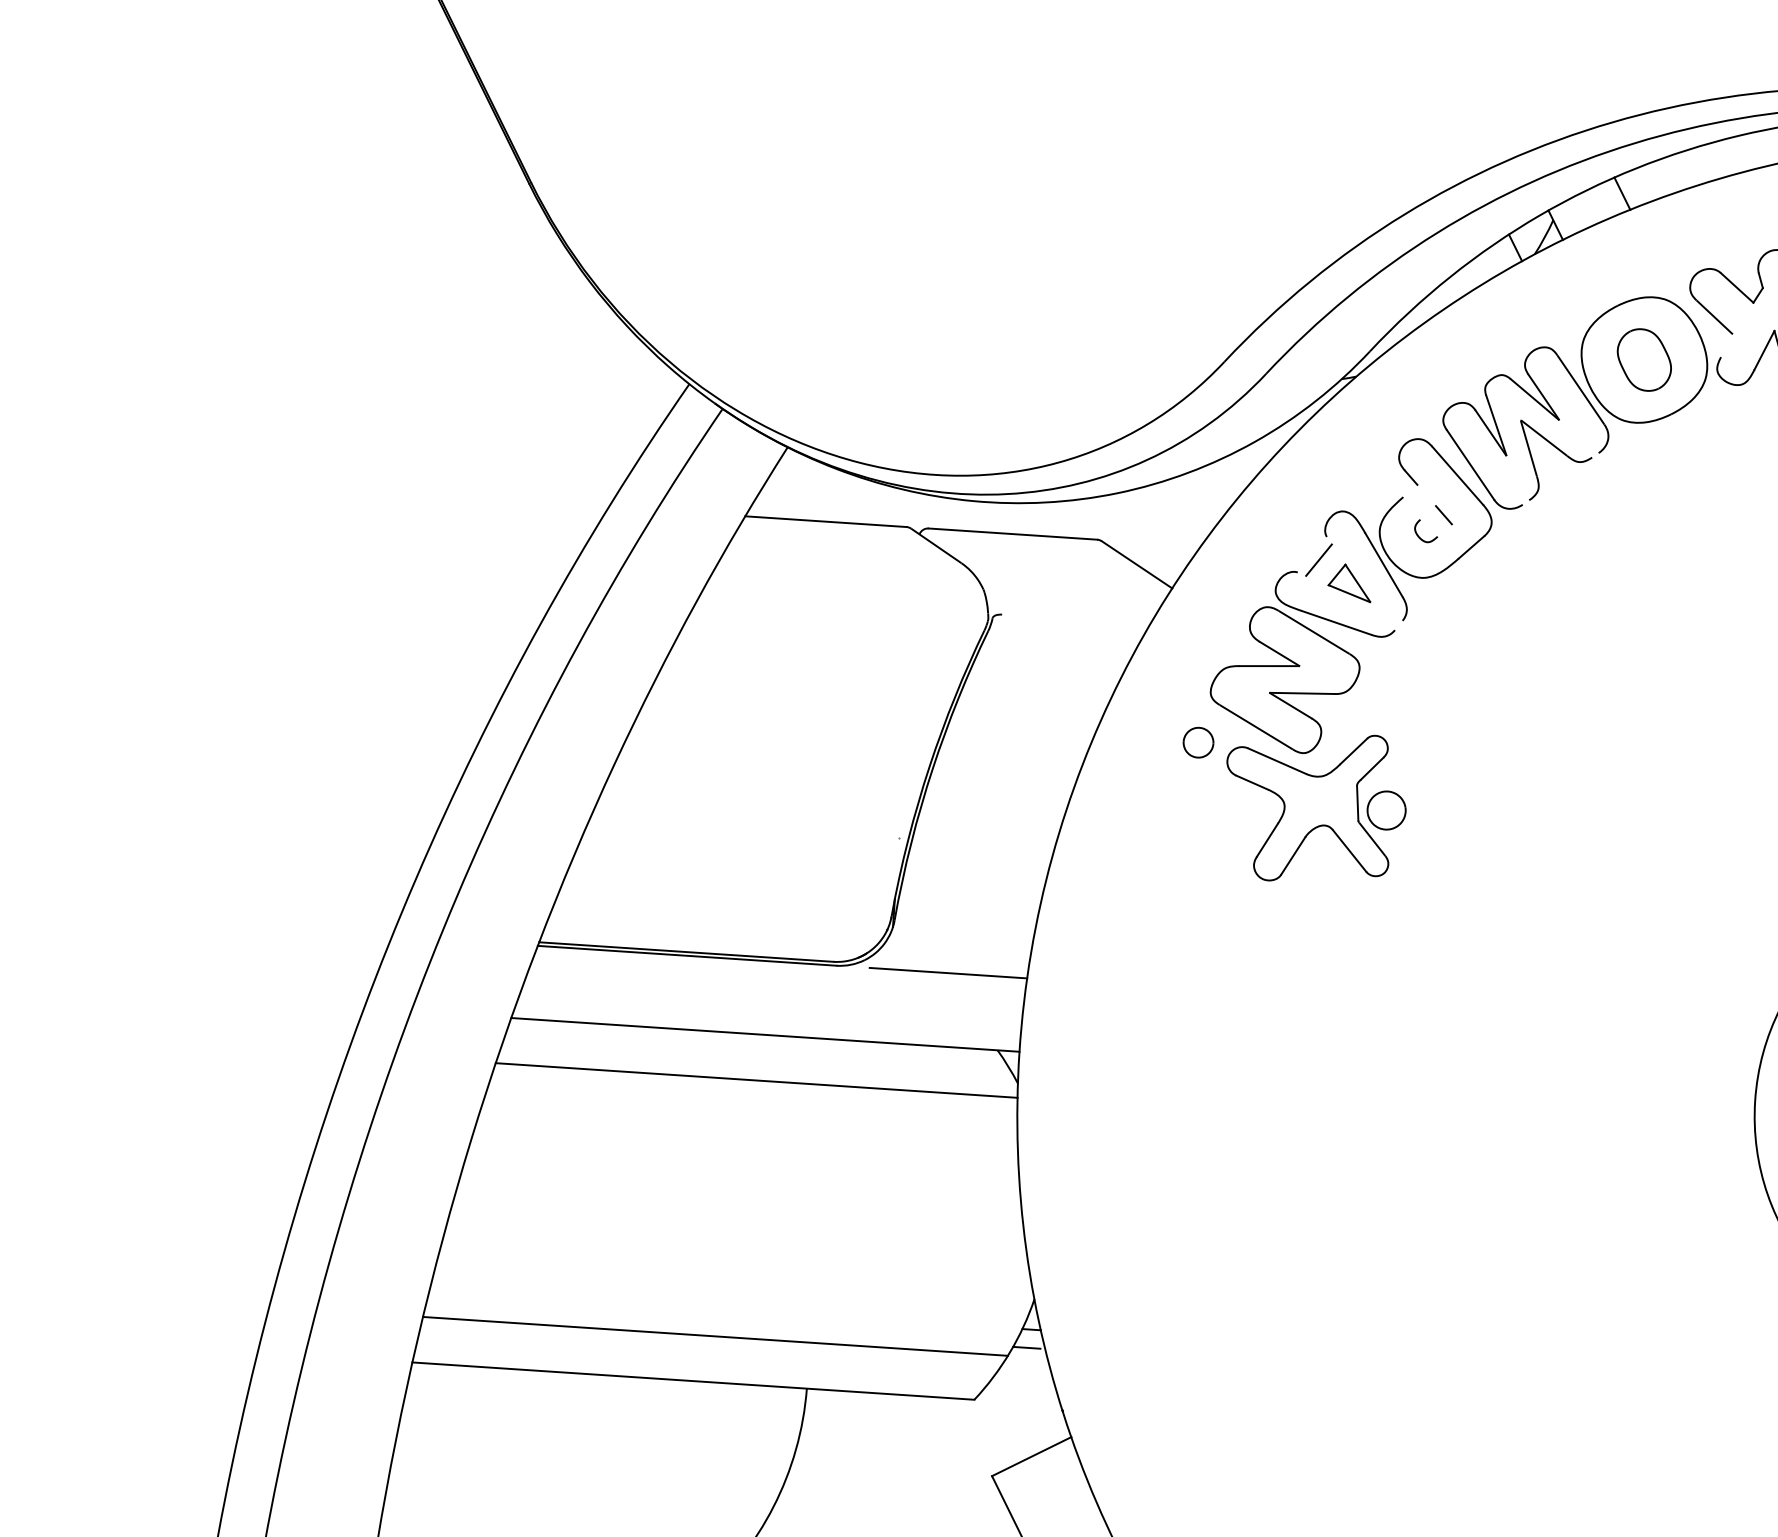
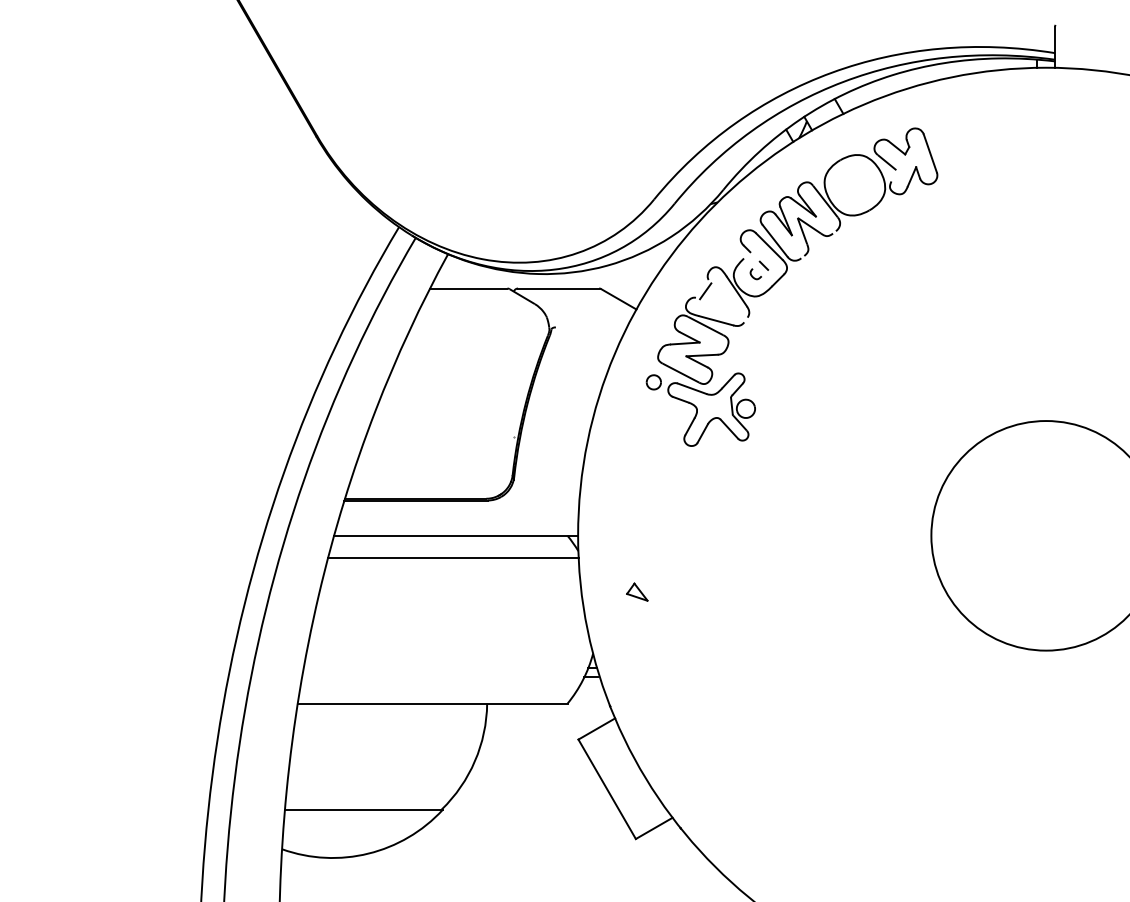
part: (1643, 358) -> (854, 184), removed
part: (1350, 581) -> (637, 591), moved
line: (948, 973) -> (541, 500), removed
line: (714, 1336) -> (441, 681), removed

